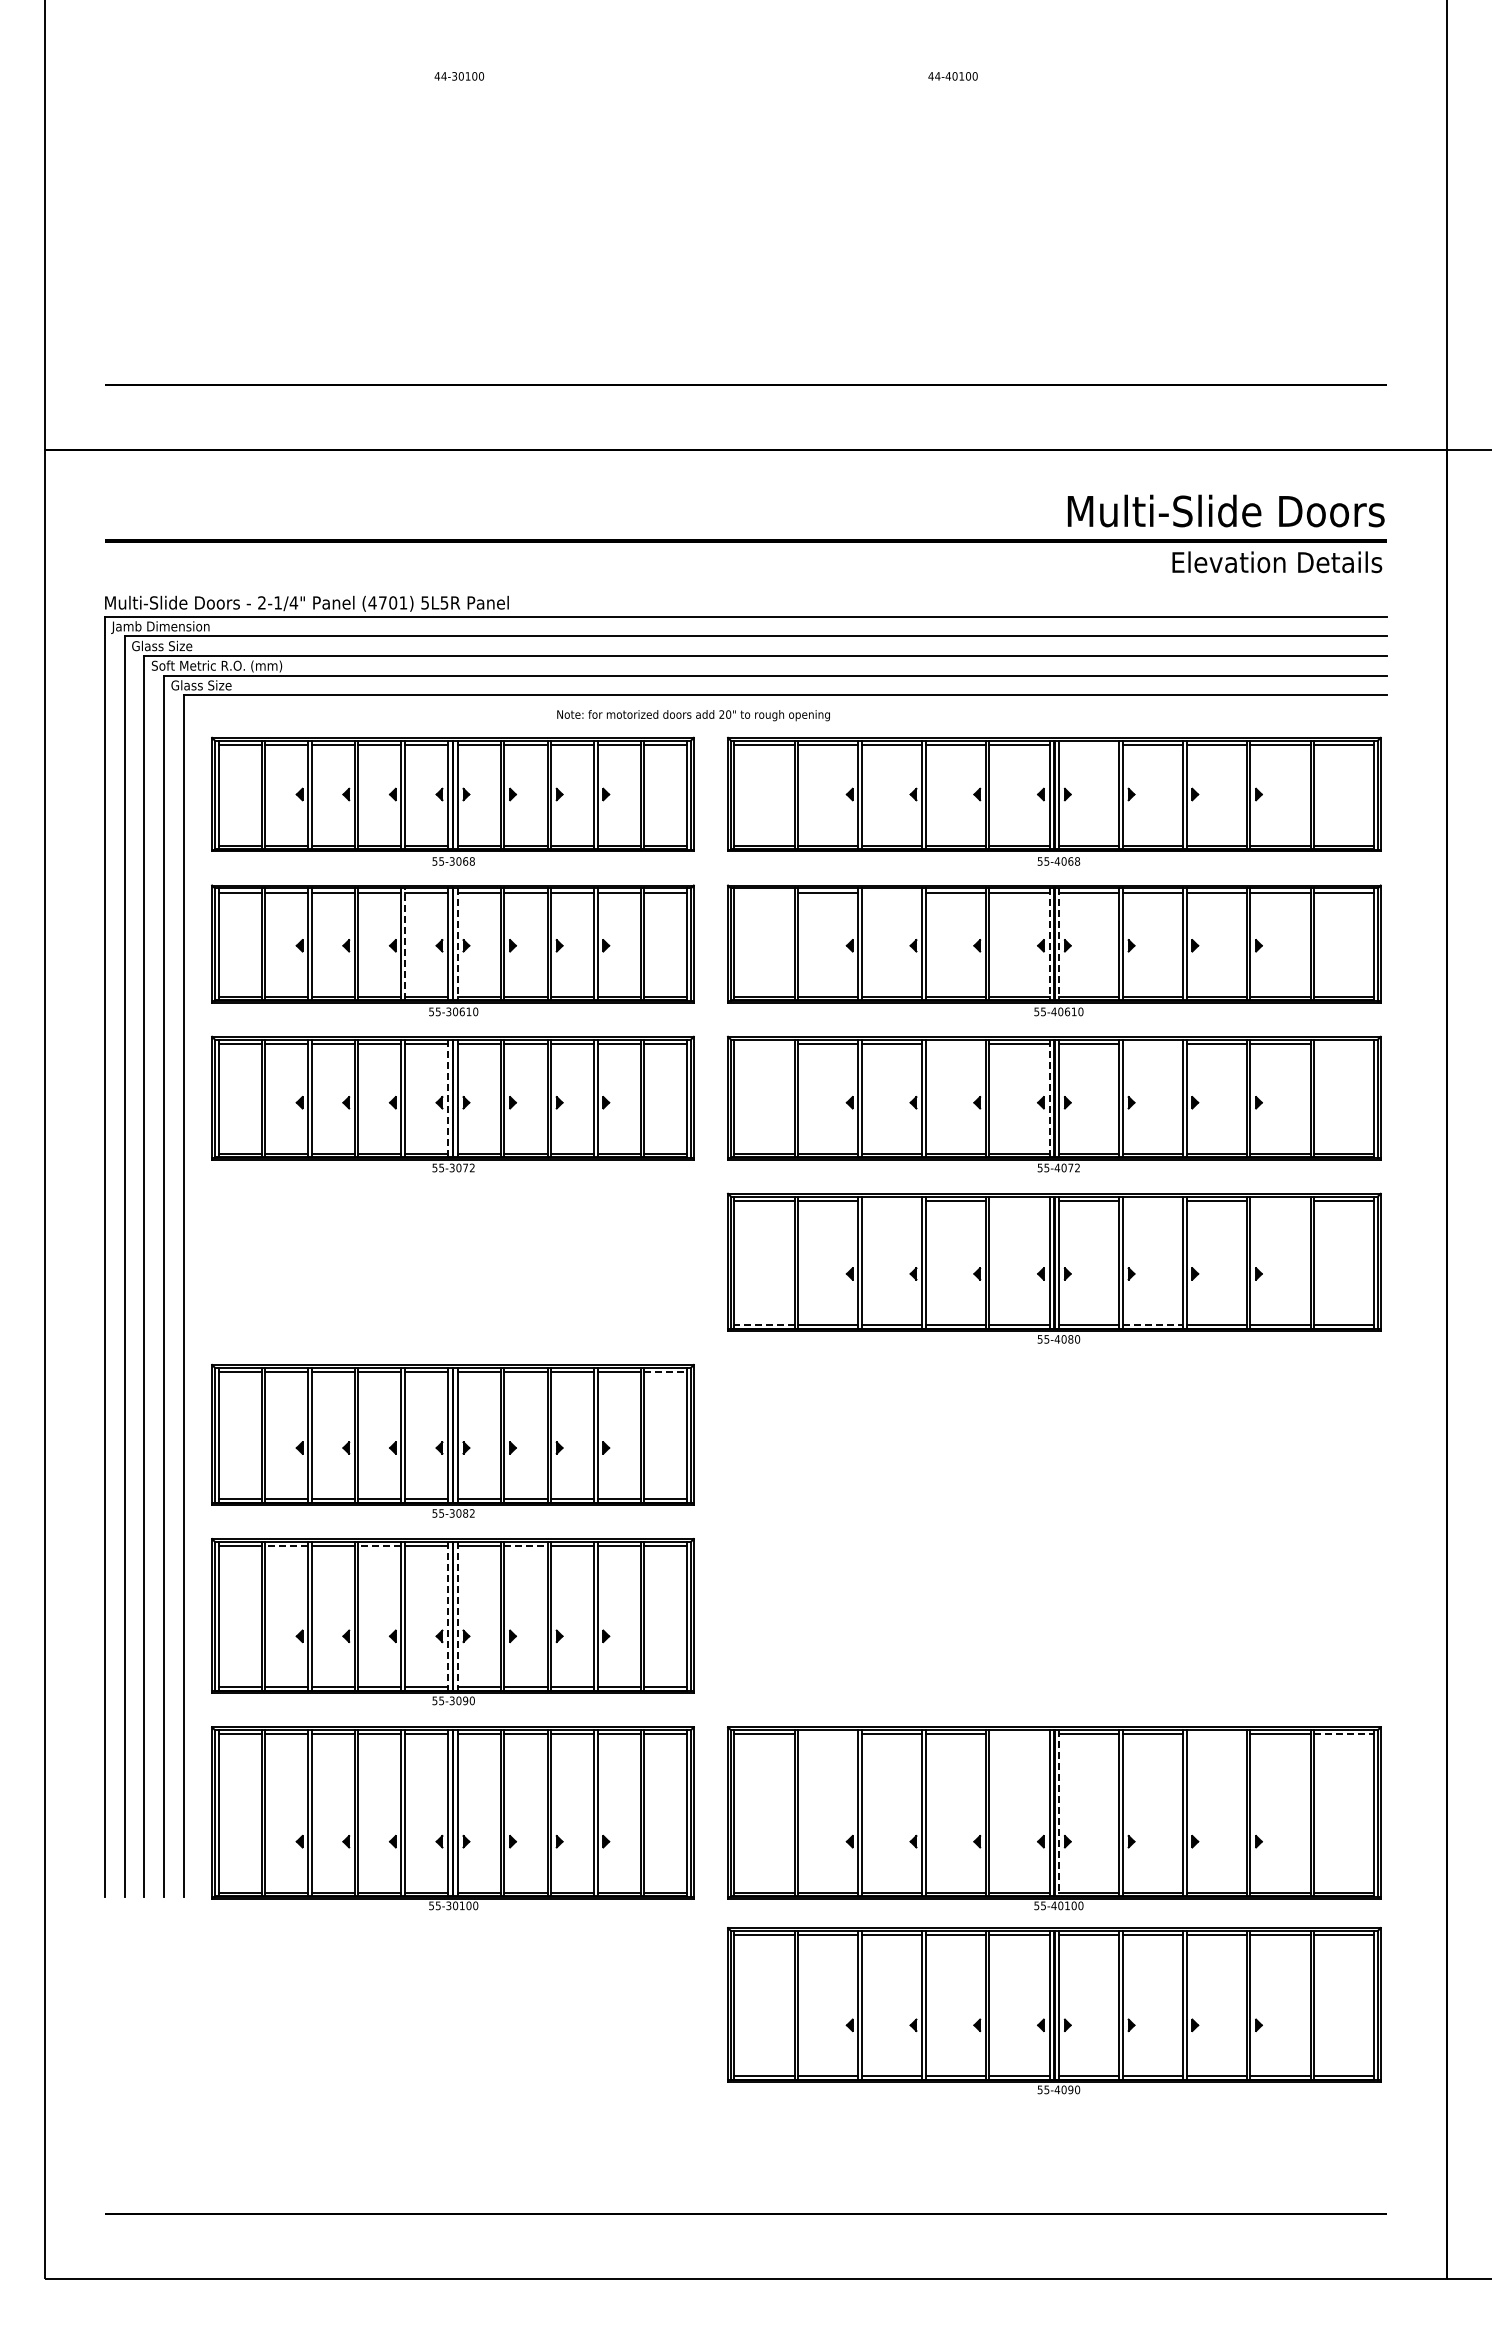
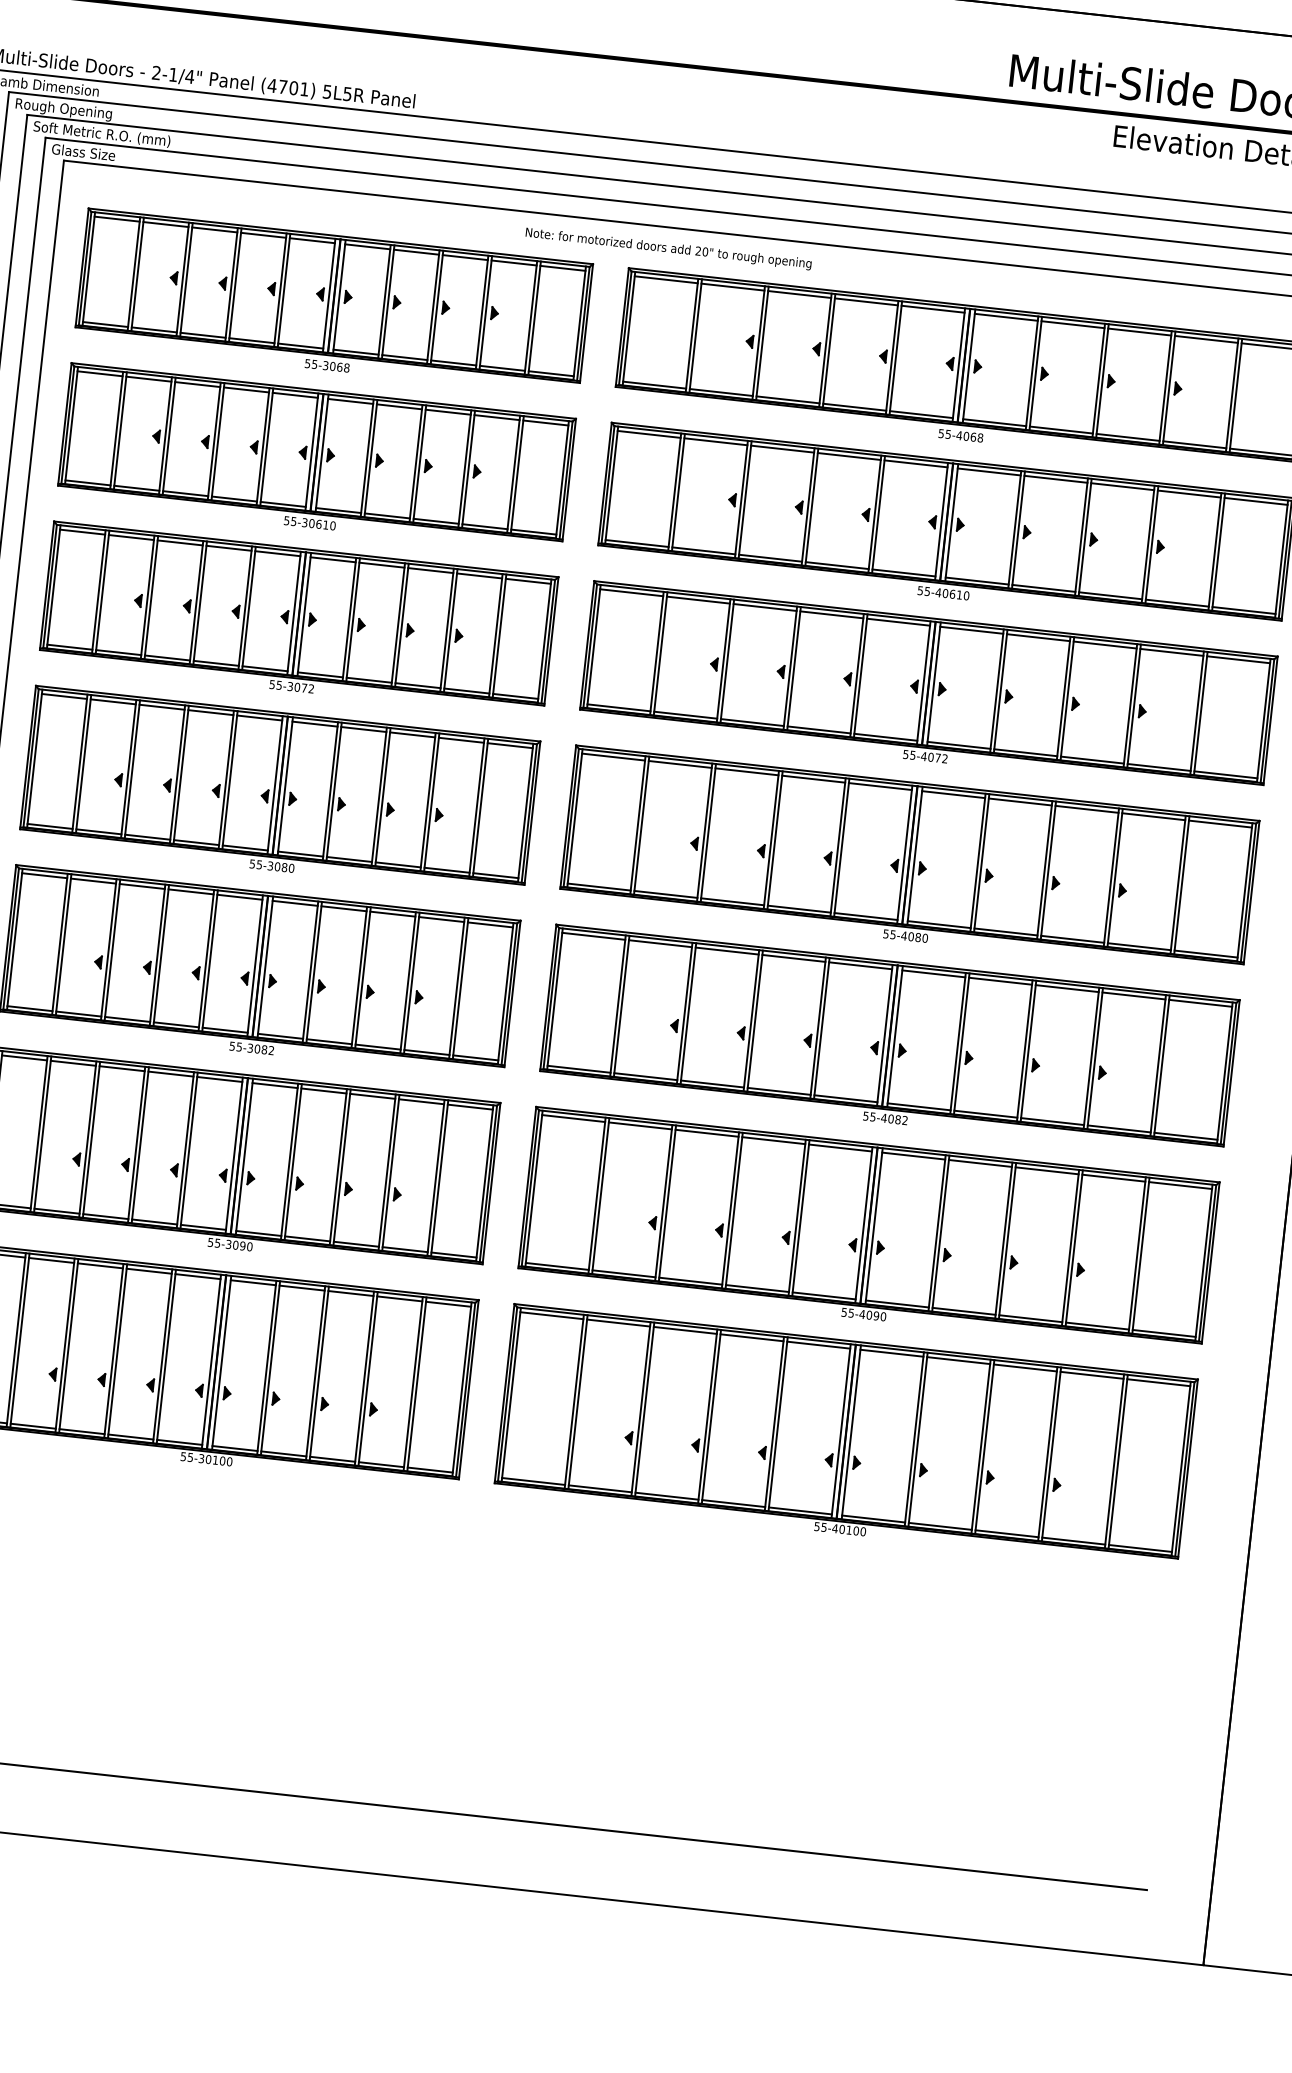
text: (178, 646) -> (64, 109), Glass Size -> Rough Opening
text: (693, 715) -> (668, 248), moved
line: (1089, 744) -> (1006, 316), added
line: (764, 892) -> (649, 434), added
line: (891, 892) -> (782, 448), added
line: (405, 944) -> (267, 447), dashed -> solid
line: (457, 944) -> (321, 453), dashed -> solid
line: (1049, 944) -> (941, 521), dashed -> solid
line: (1059, 944) -> (951, 522), dashed -> solid
line: (764, 1043) -> (631, 592), added
line: (955, 1043) -> (831, 614), added
line: (1153, 1043) -> (1038, 637), added
line: (1344, 1043) -> (1238, 659), added
line: (448, 1098) -> (294, 613), dashed -> solid
line: (1049, 1098) -> (923, 682), dashed -> solid
line: (891, 1200) -> (746, 771), added
line: (1019, 1200) -> (880, 786), added
line: (1153, 1200) -> (1020, 801), added
line: (1280, 1200) -> (1153, 816), added
part: (452, 1267) -> (279, 790), added
line: (764, 1324) -> (599, 886), dashed -> solid
line: (1153, 1324) -> (1006, 931), dashed -> solid
line: (665, 1372) -> (490, 925), dashed -> solid
part: (1054, 1440) -> (889, 1041), added
line: (286, 1546) -> (73, 1063), dashed -> solid
line: (379, 1546) -> (170, 1074), dashed -> solid
line: (526, 1546) -> (324, 1091), dashed -> solid
line: (448, 1616) -> (234, 1155), dashed -> solid
line: (457, 1616) -> (244, 1156), dashed -> solid
line: (828, 1734) -> (618, 1323), added
line: (1019, 1734) -> (818, 1345), added
line: (1216, 1734) -> (1025, 1368), added
line: (1344, 1734) -> (1159, 1382), dashed -> solid
line: (1059, 1813) -> (851, 1432), dashed -> solid
part: (1054, 2010) -> (868, 1231), moved

